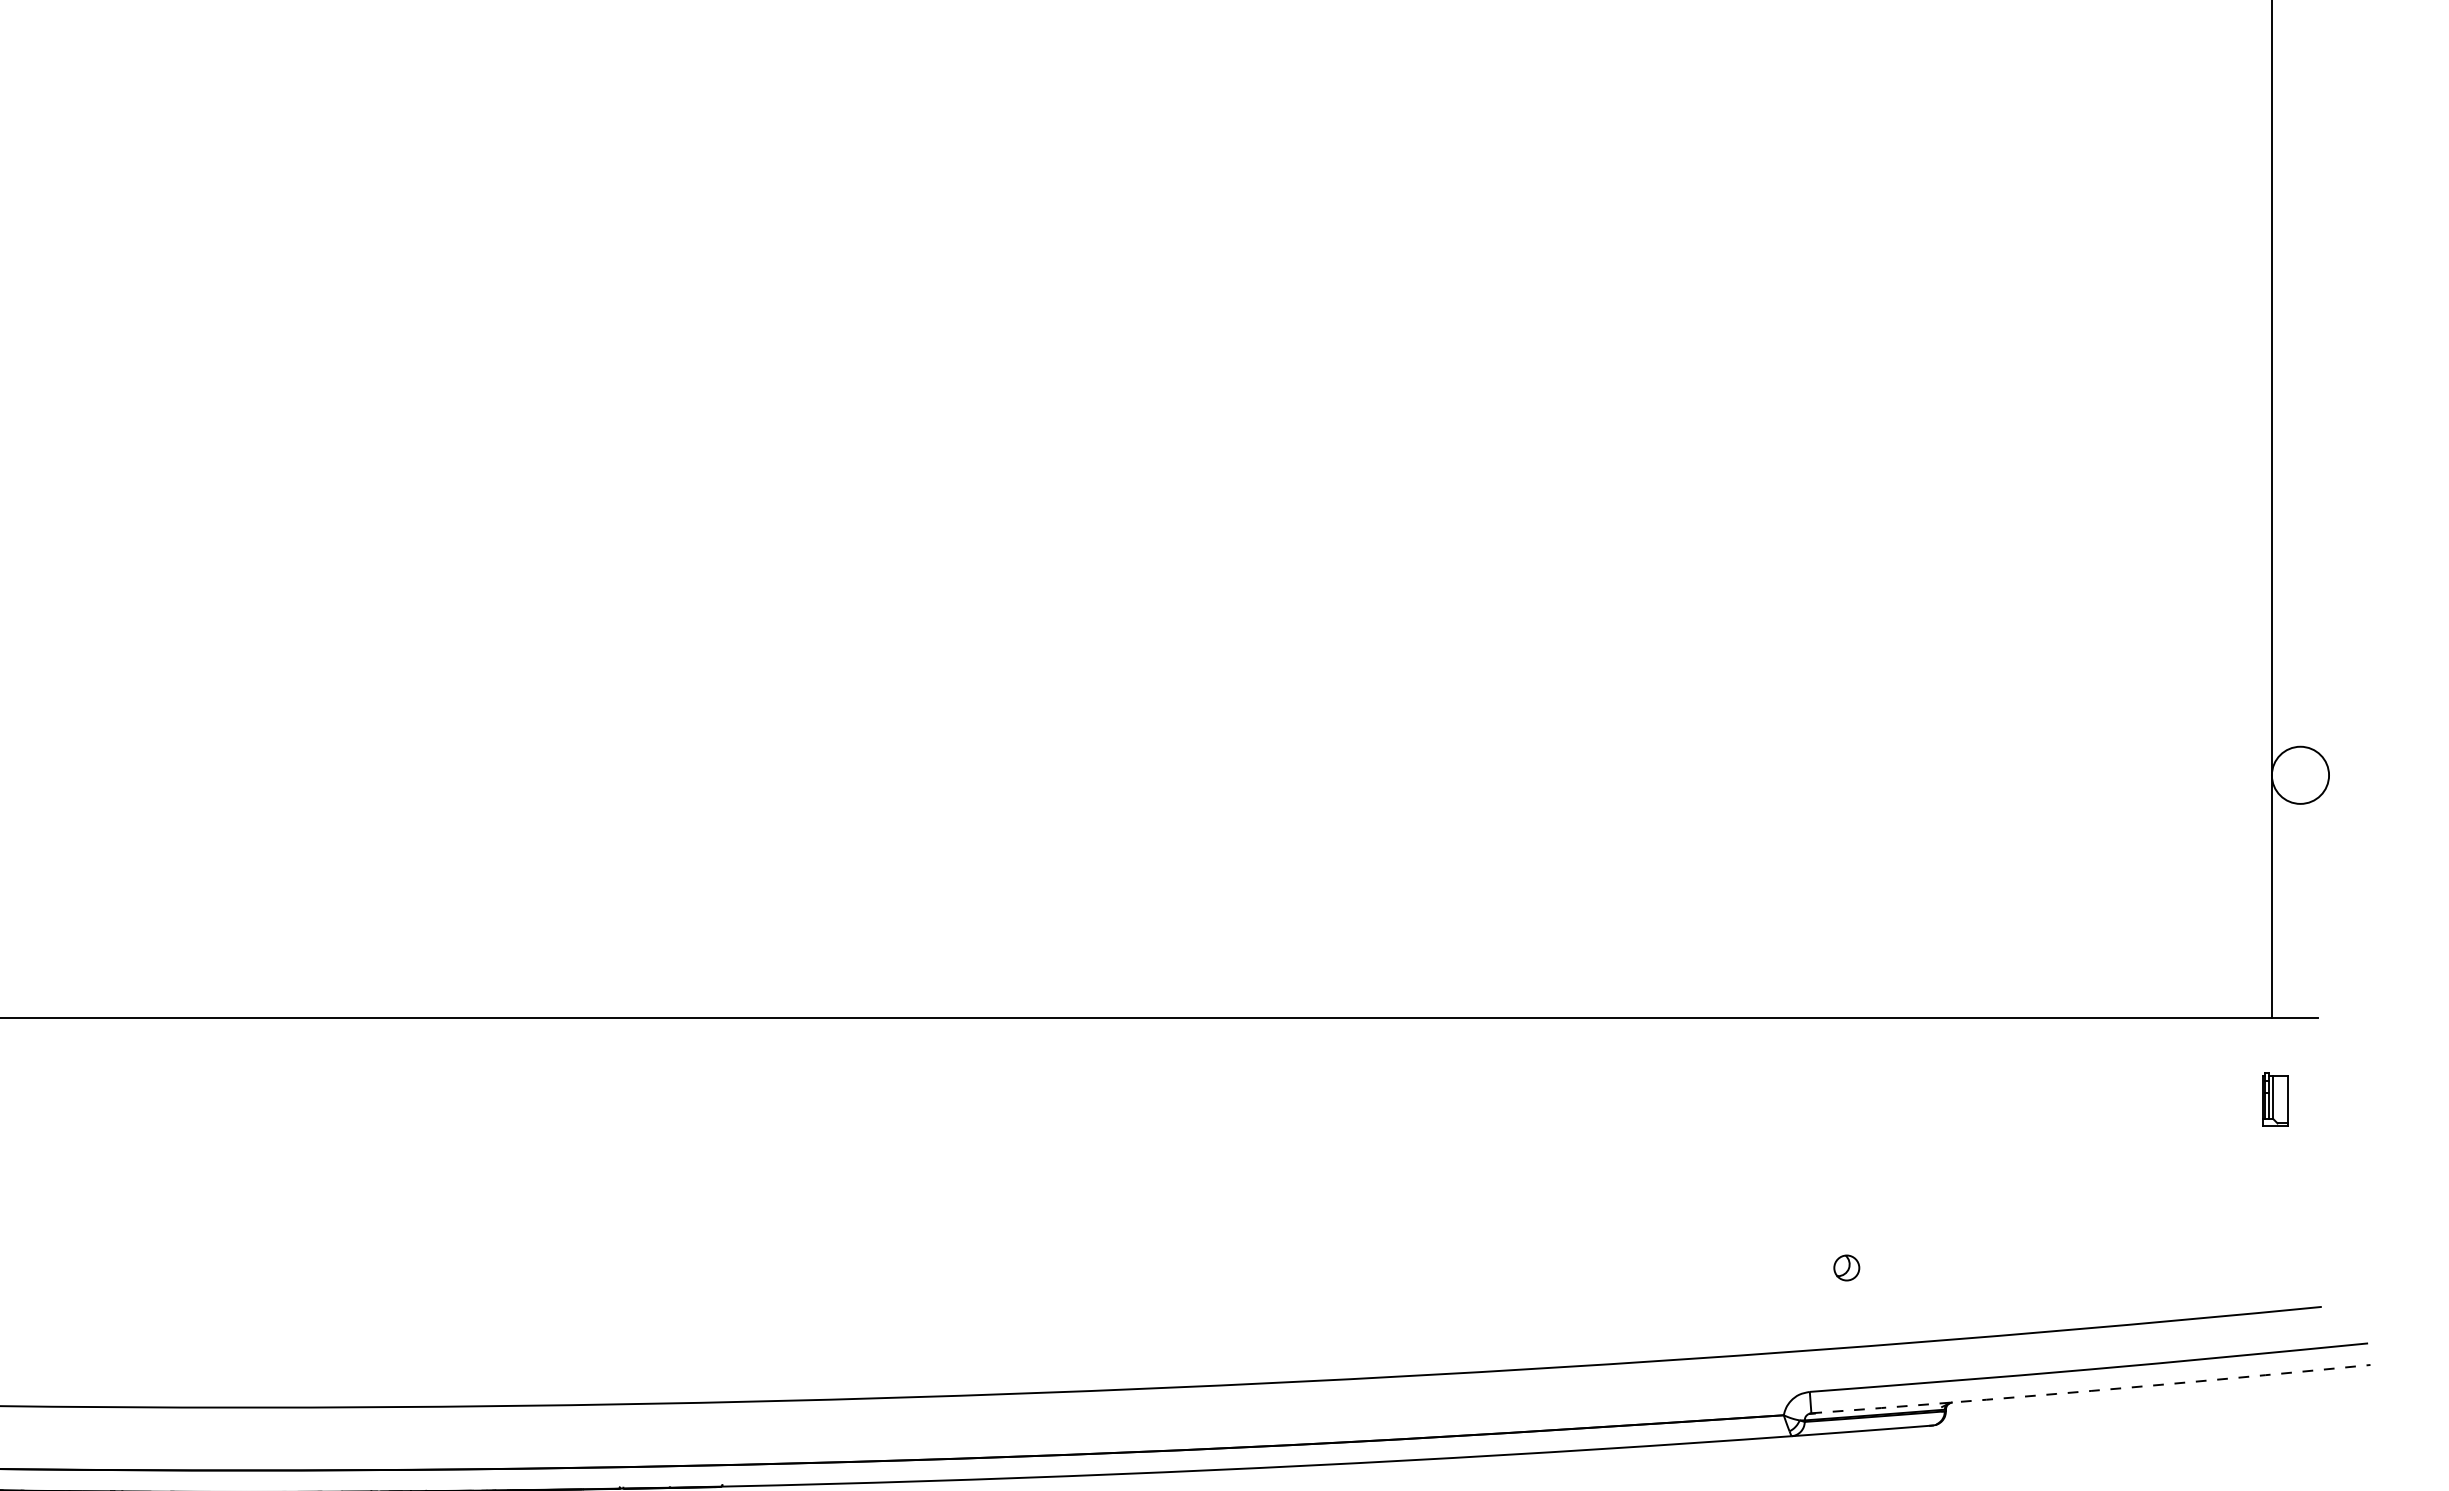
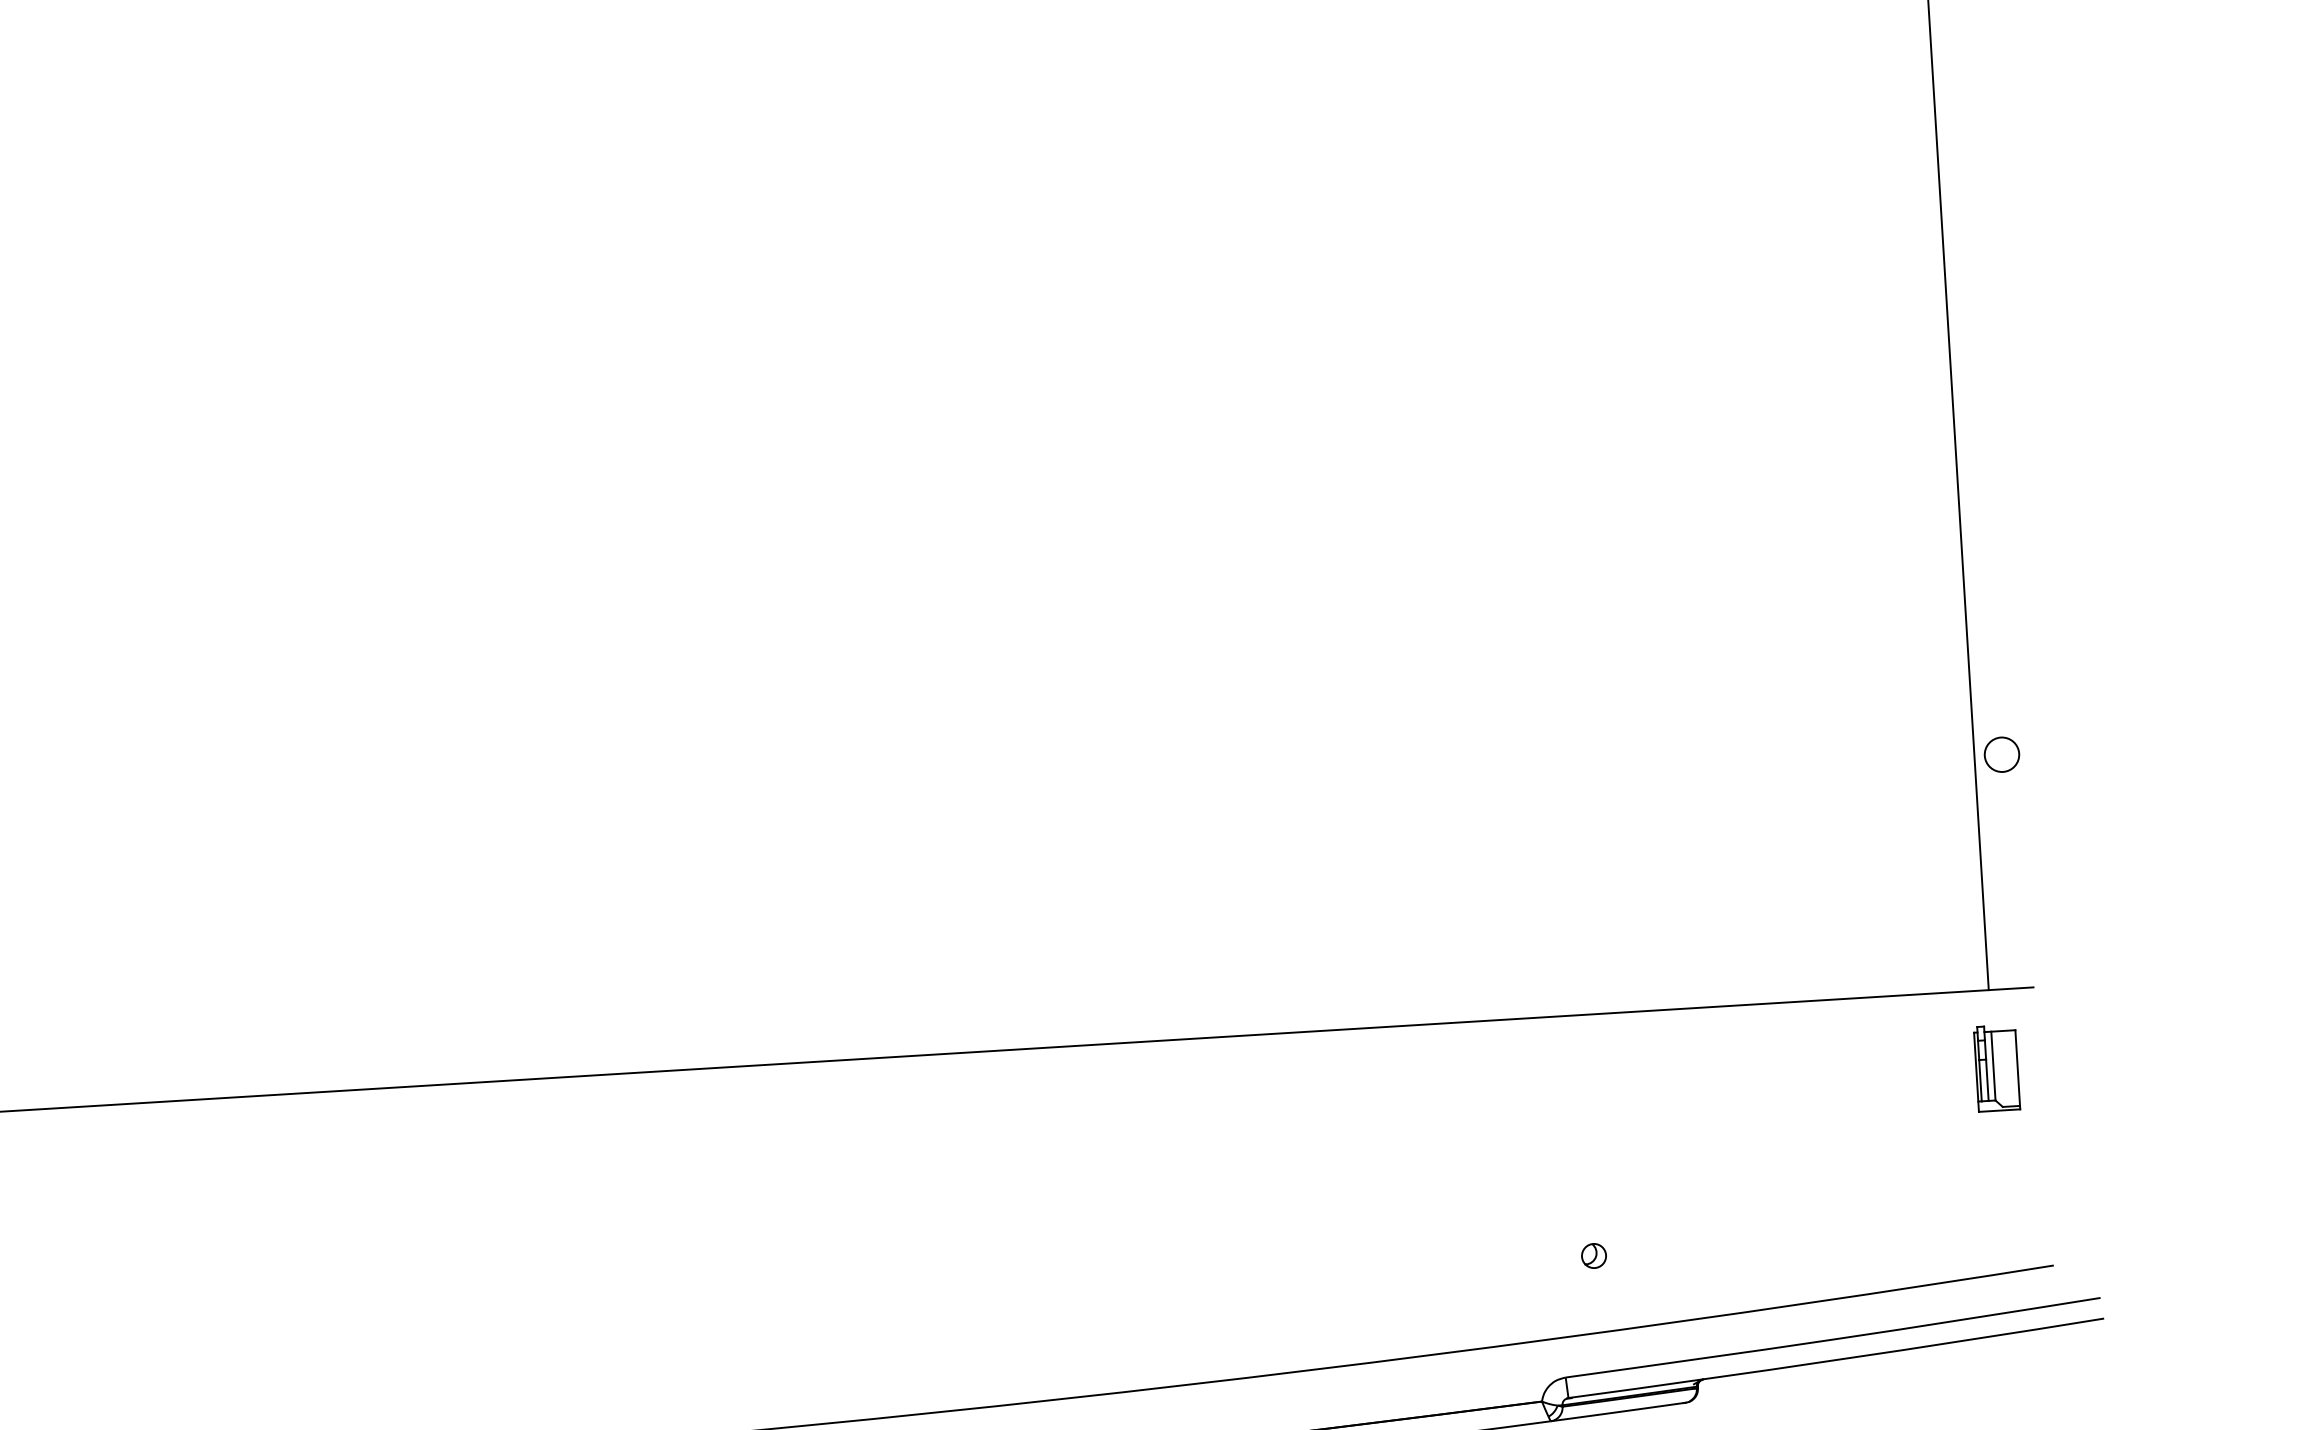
circle: (2300, 775) -> (2002, 754), size x0.62
part: (2275, 1098) -> (1996, 1067), size x1.67
arc: (2091, 1390) -> (1836, 1359), dashed -> solid

